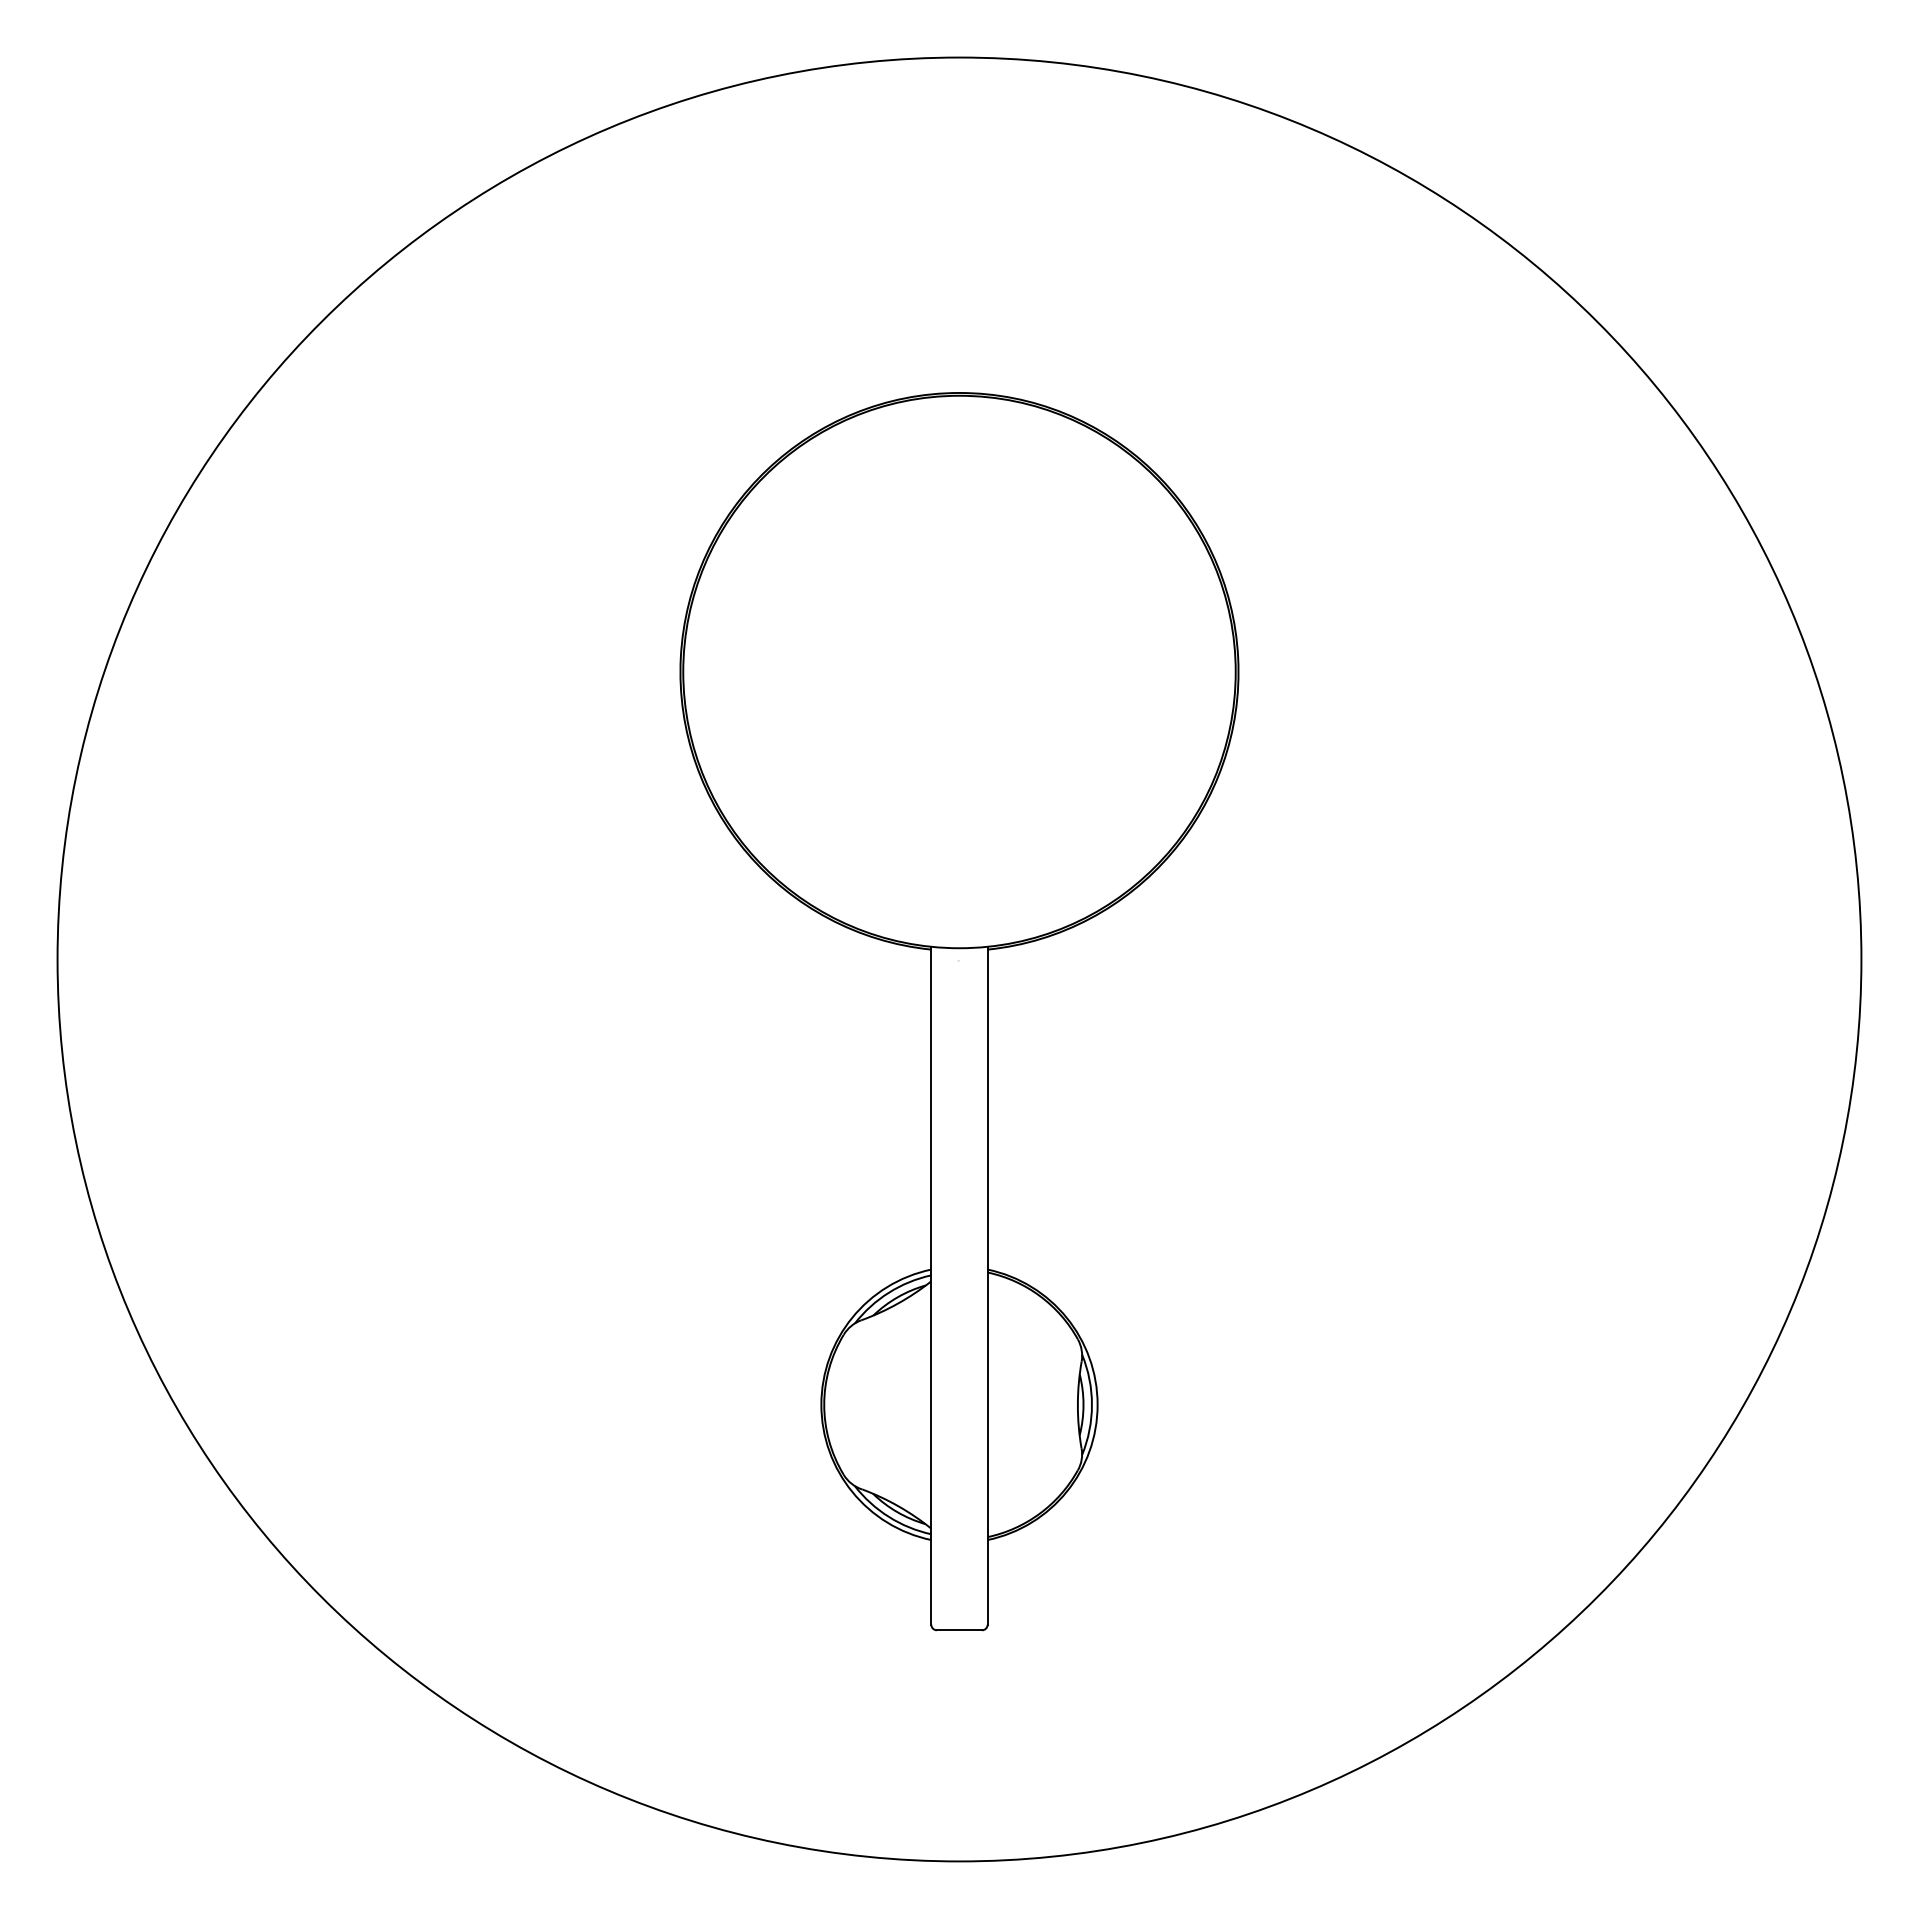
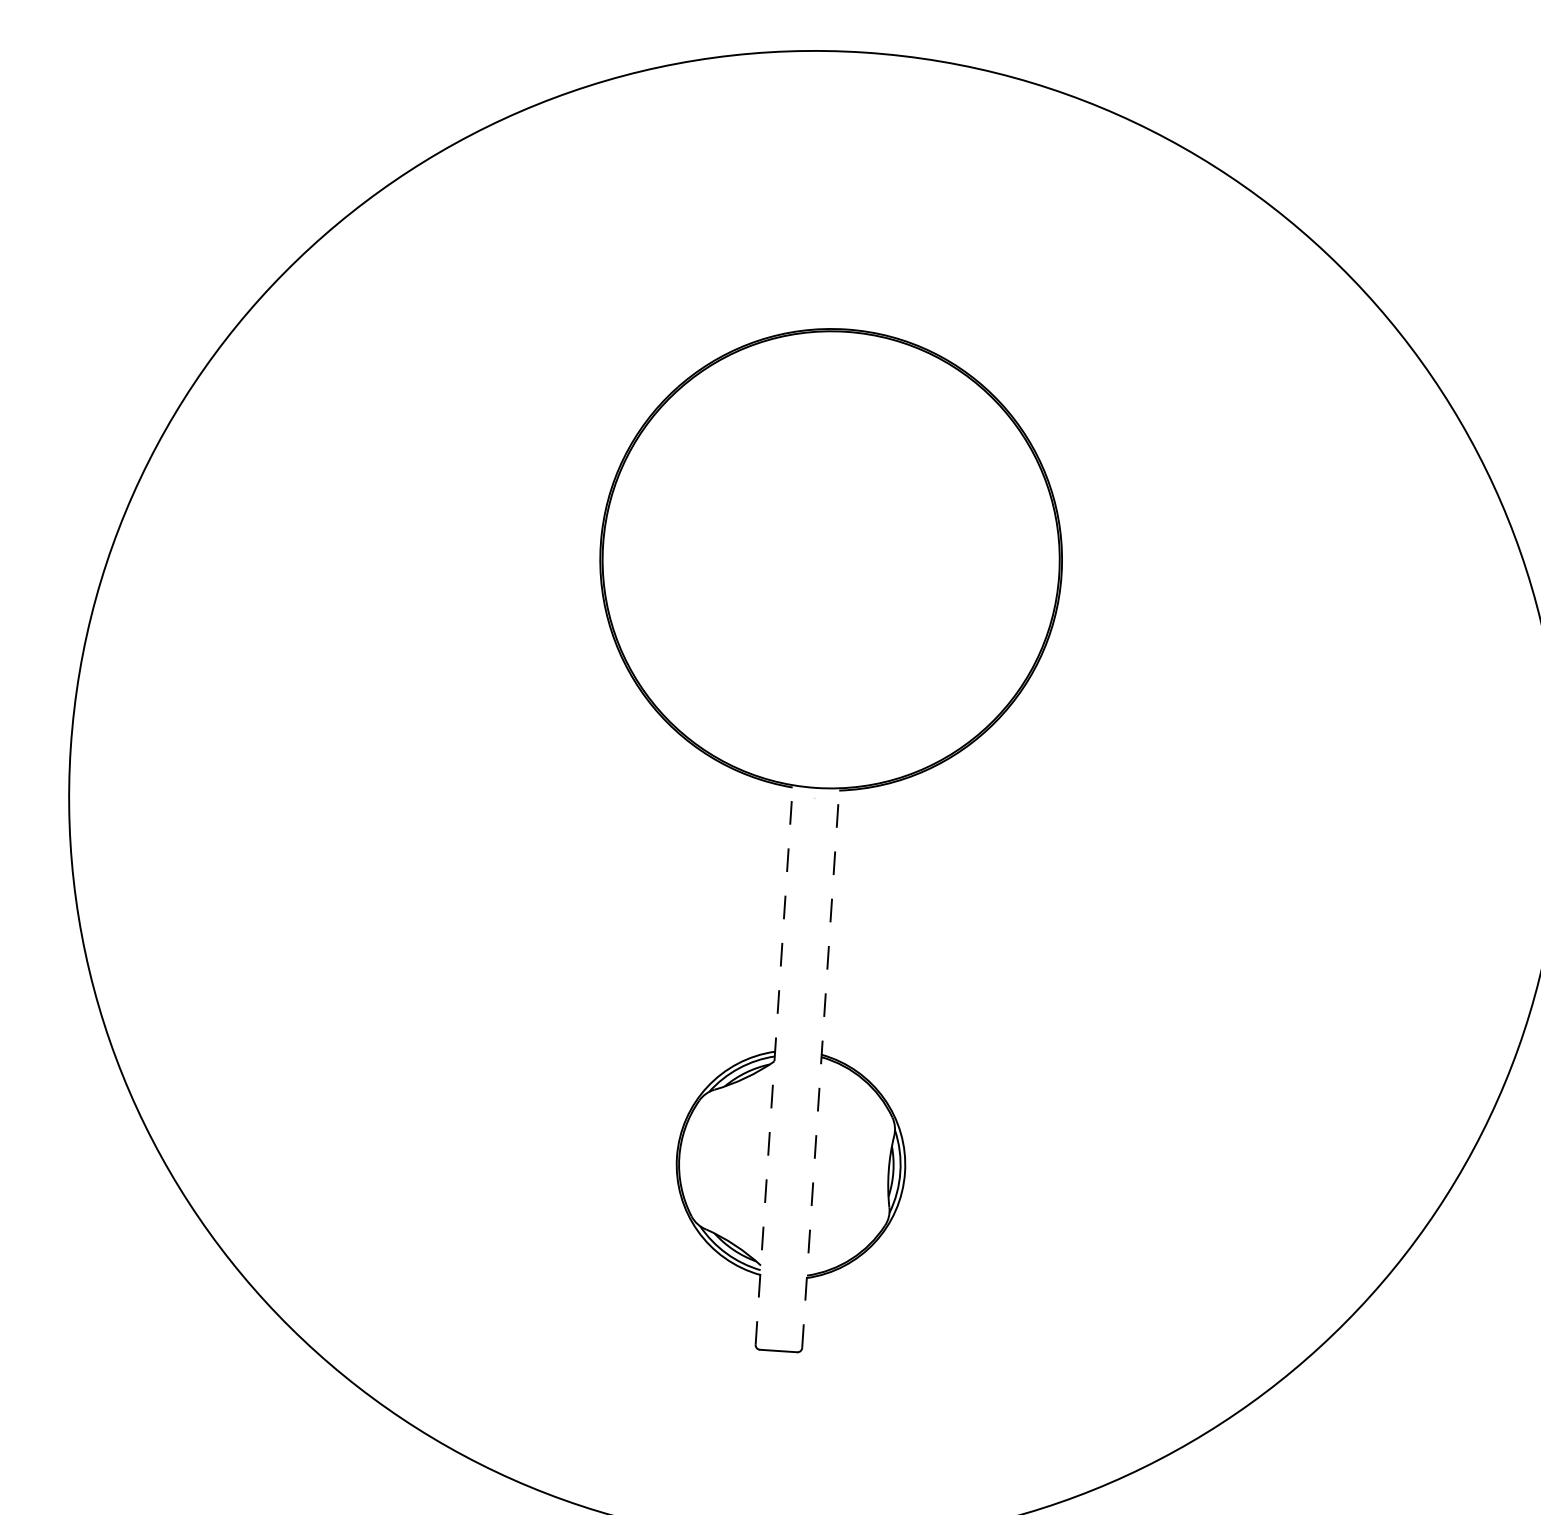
line: (931, 1285) -> (774, 1064), solid -> dashed
line: (987, 1285) -> (820, 1067), solid -> dashed

